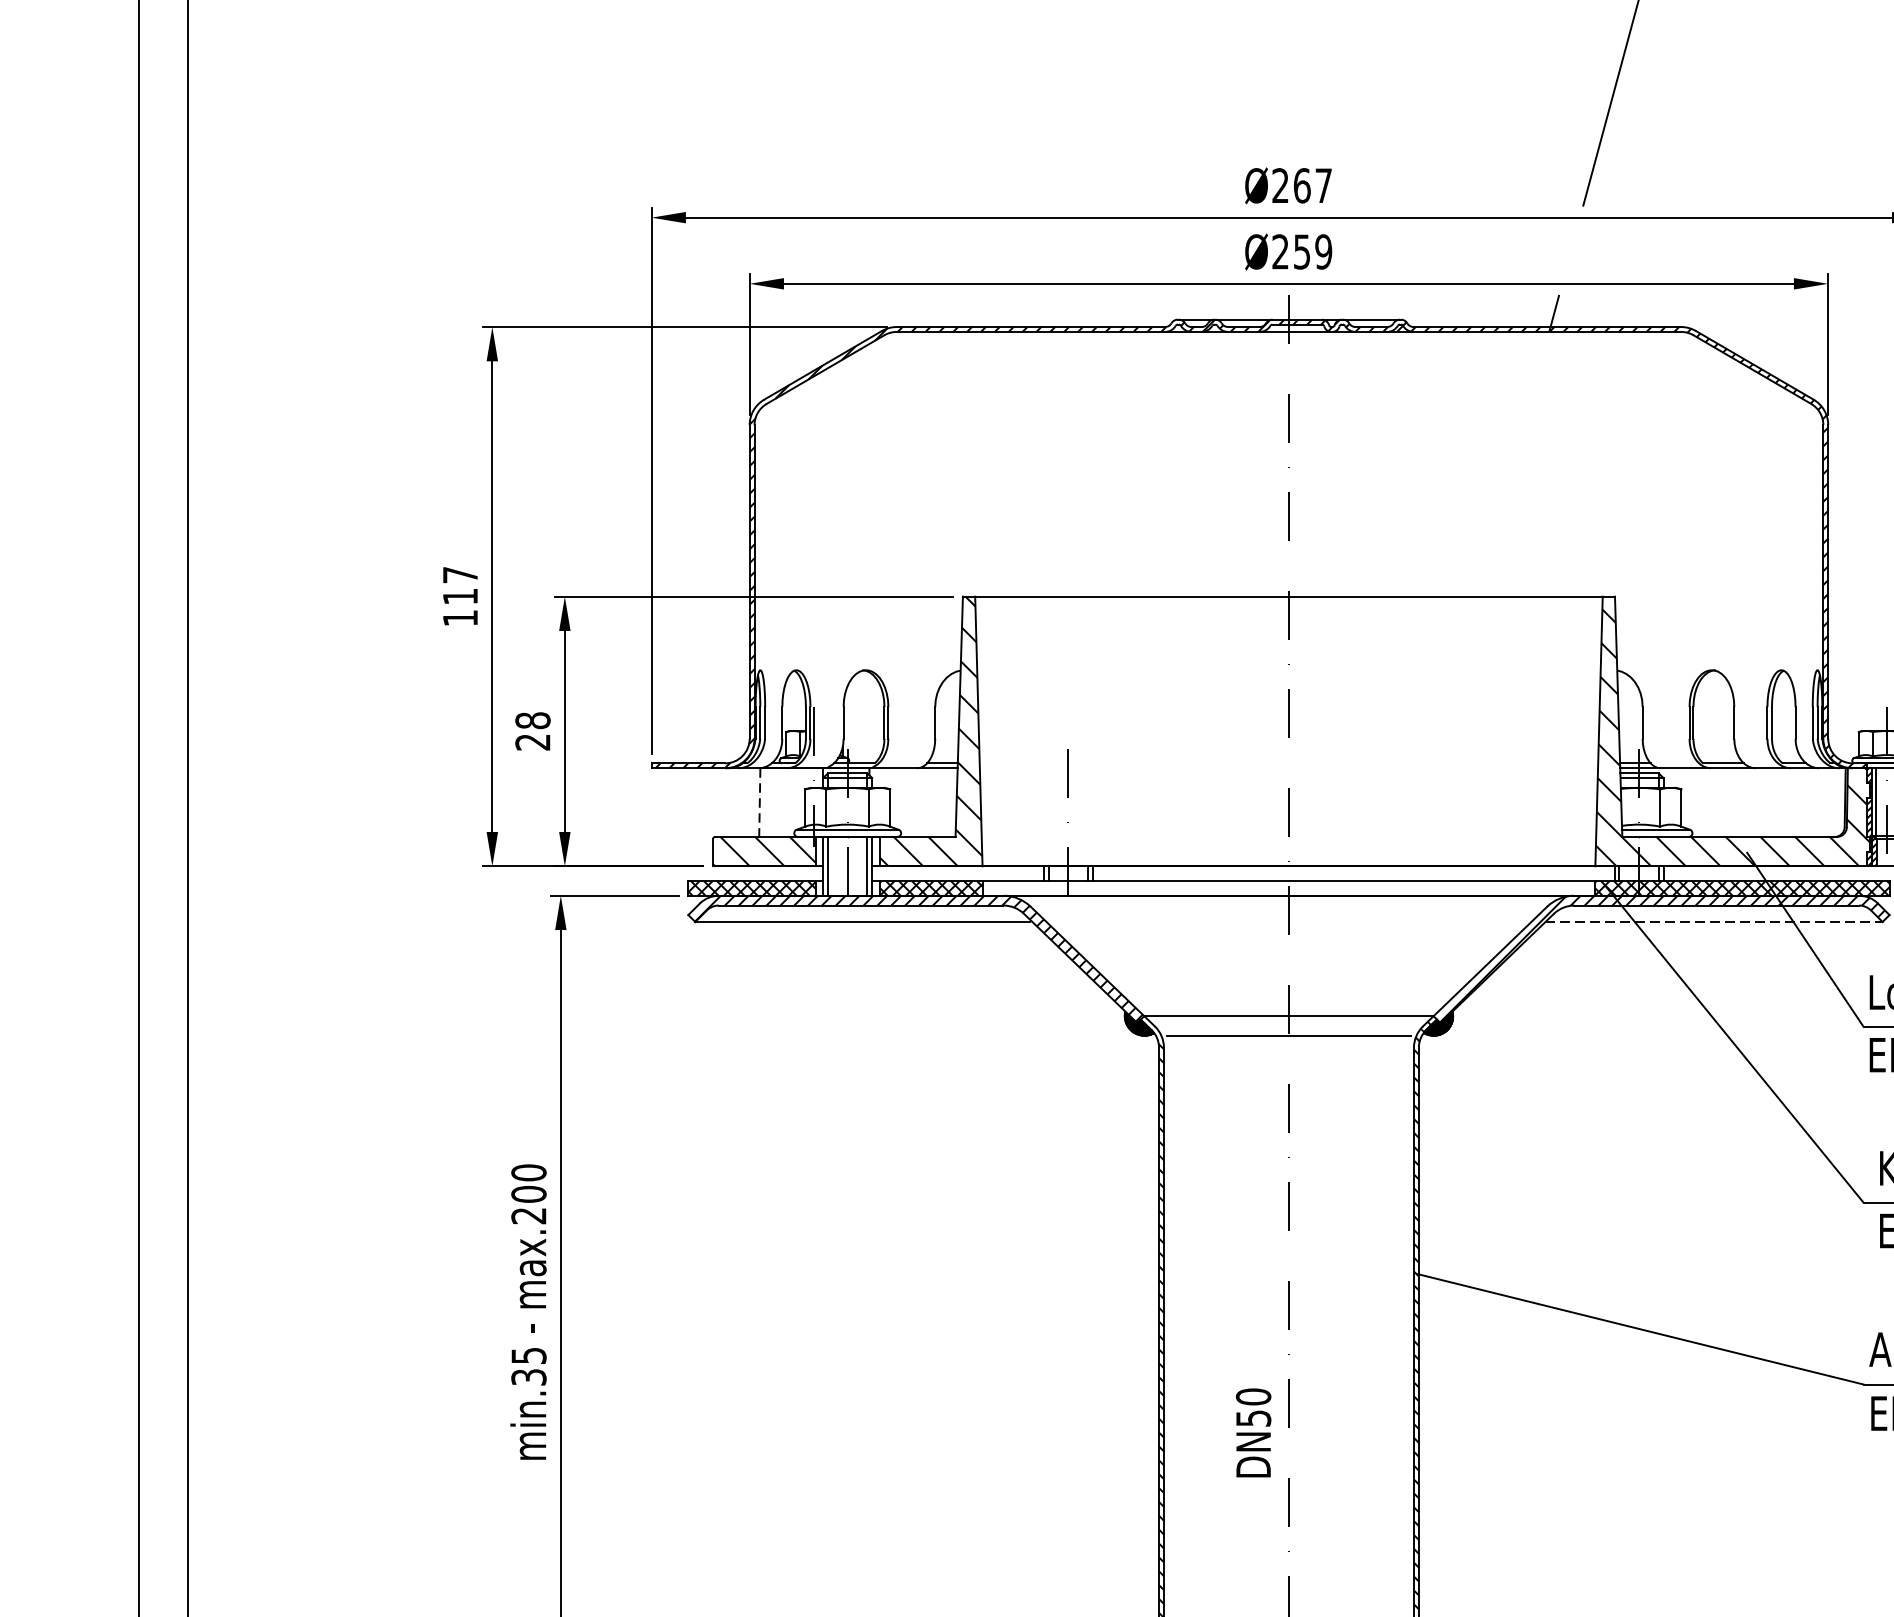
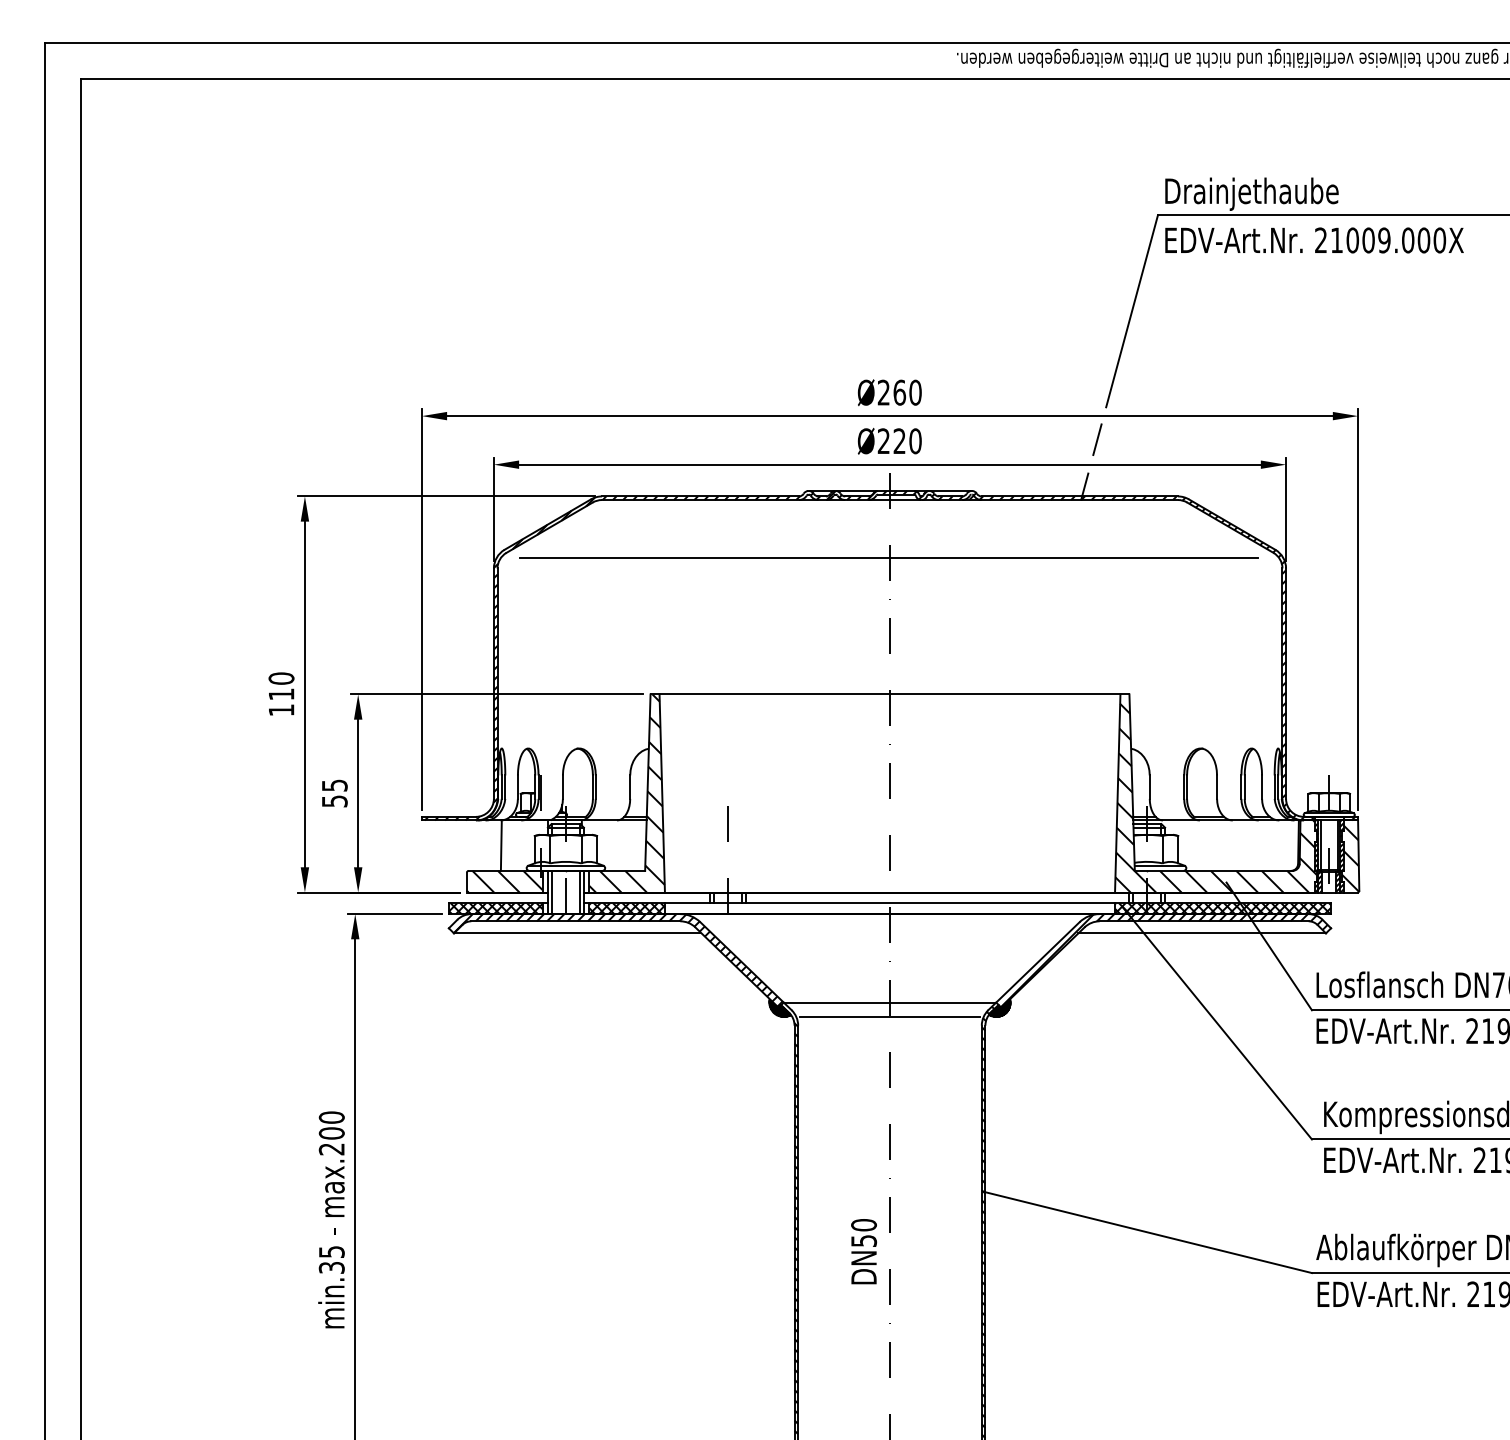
text: (1323, 185) -> (915, 392), Ø267 -> Ø260
line: (1571, 249) -> (1097, 439), added
text: (1312, 252) -> (907, 441), Ø259 -> Ø220
line: (1286, 410) -> (888, 557), added
text: (460, 574) -> (281, 678), 117 -> 110
text: (532, 731) -> (334, 793), 28 -> 55
line: (759, 803) -> (501, 846), dashed -> solid
line: (1714, 922) -> (1202, 933), dashed -> solid
text: (1254, 1432) -> (864, 1251), moved

